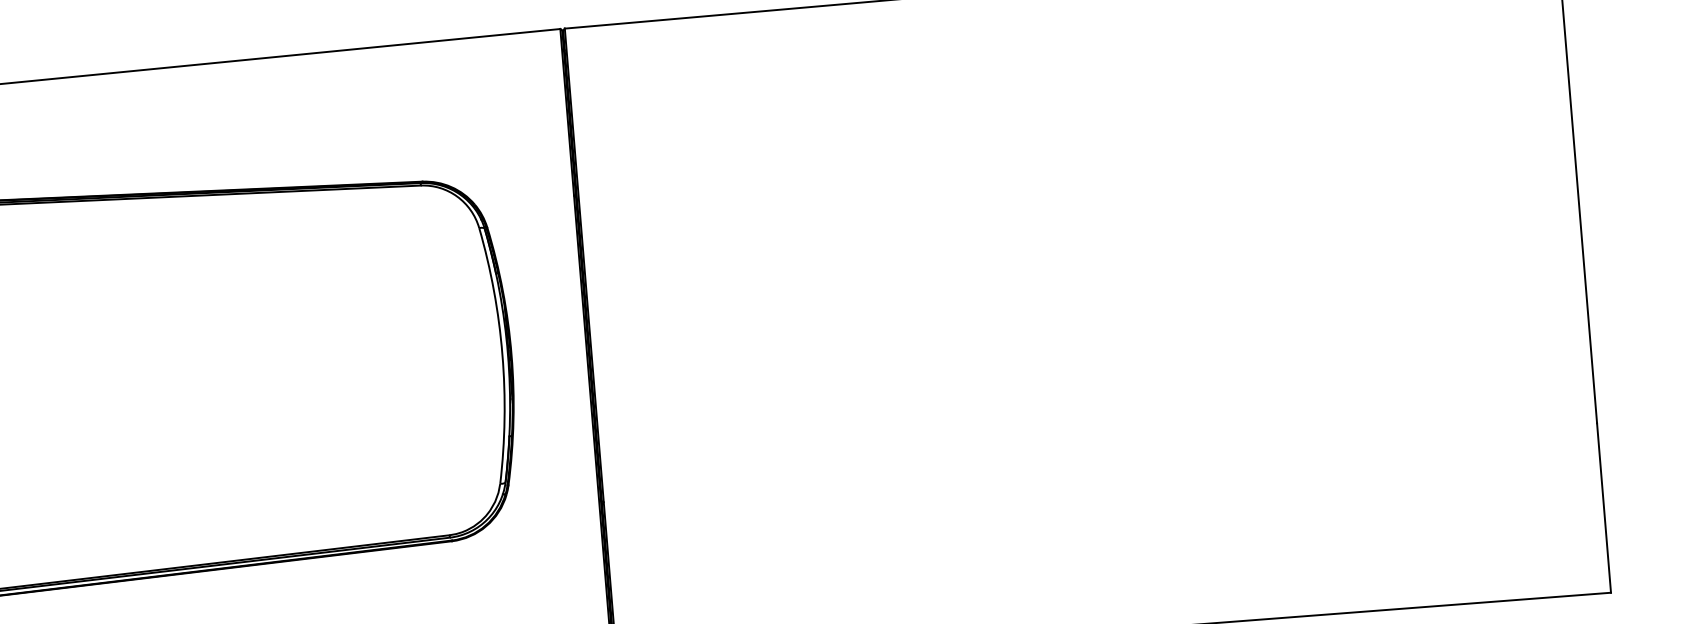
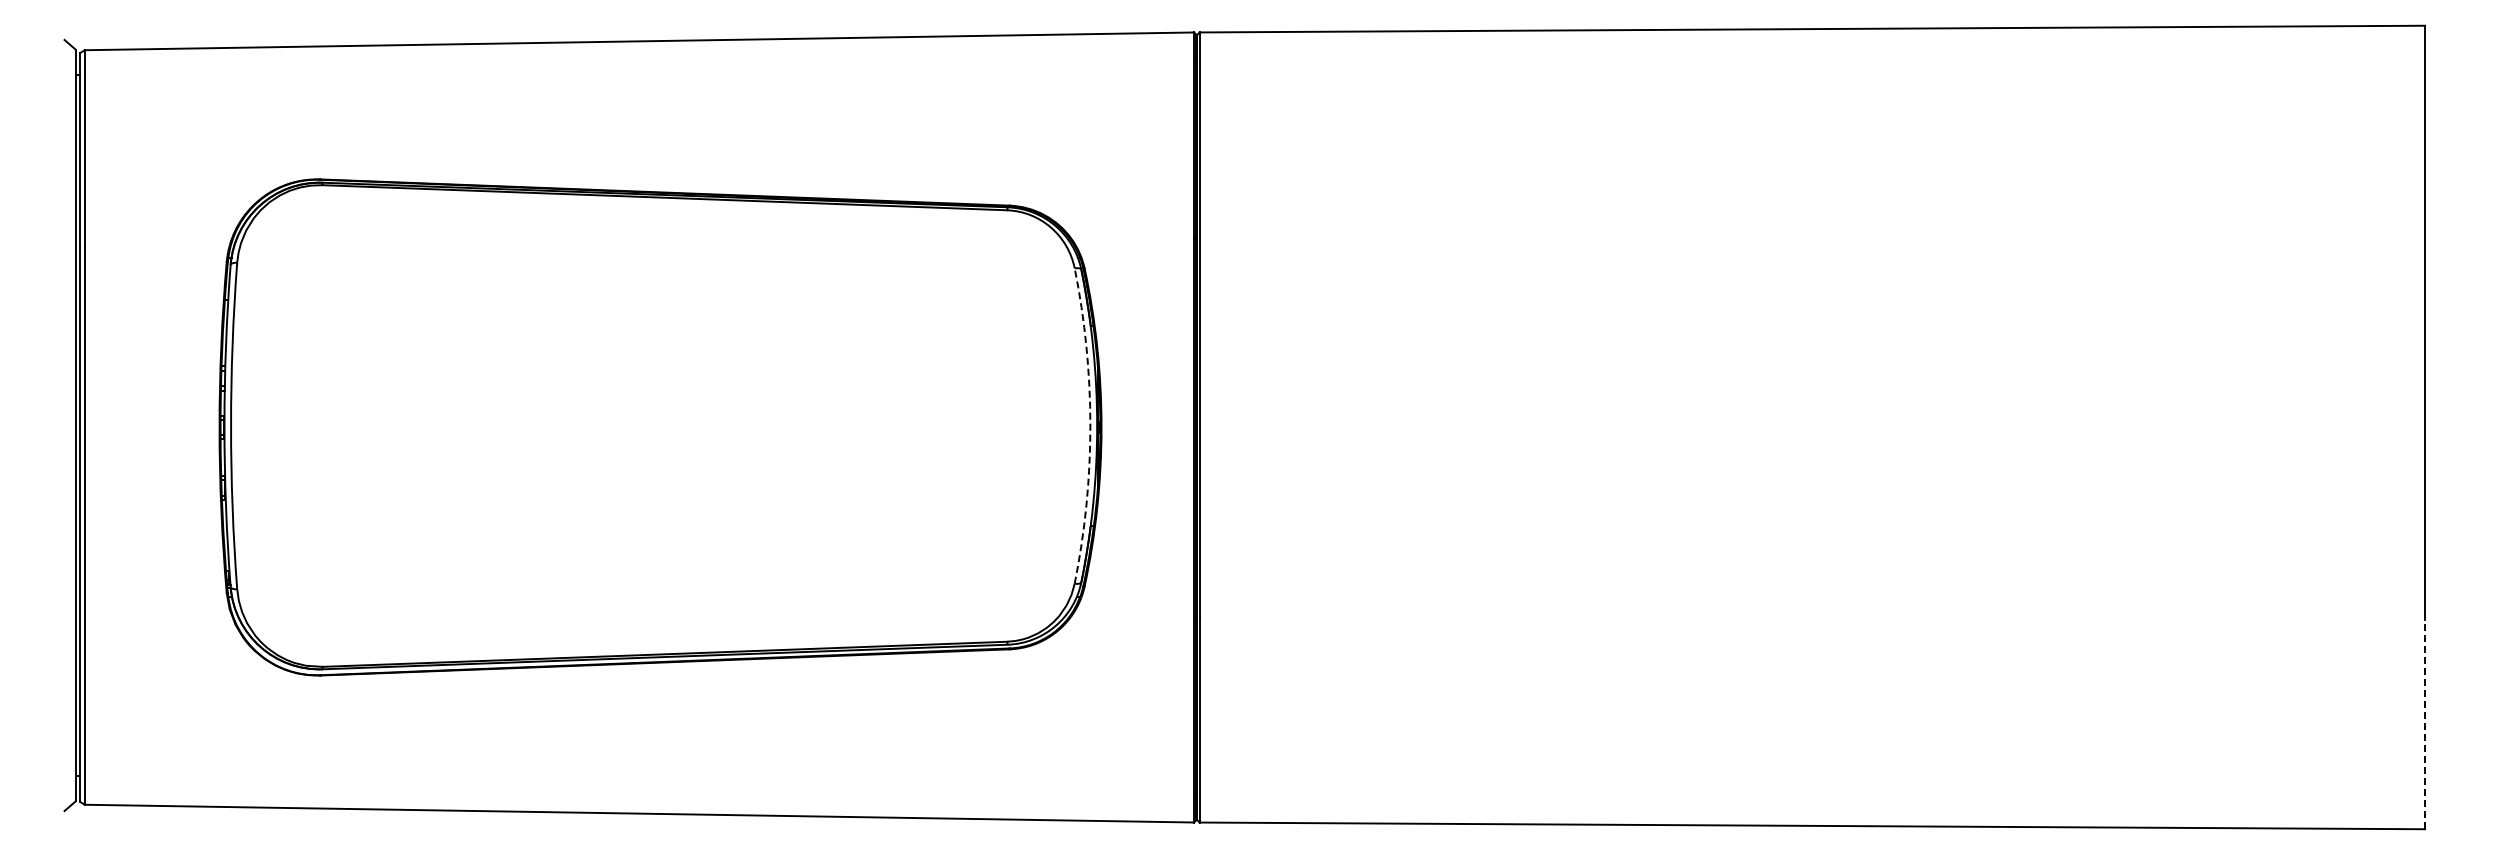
arc: (502, 355) -> (1090, 426), solid -> dashed
line: (1604, 507) -> (2425, 724), solid -> dashed

